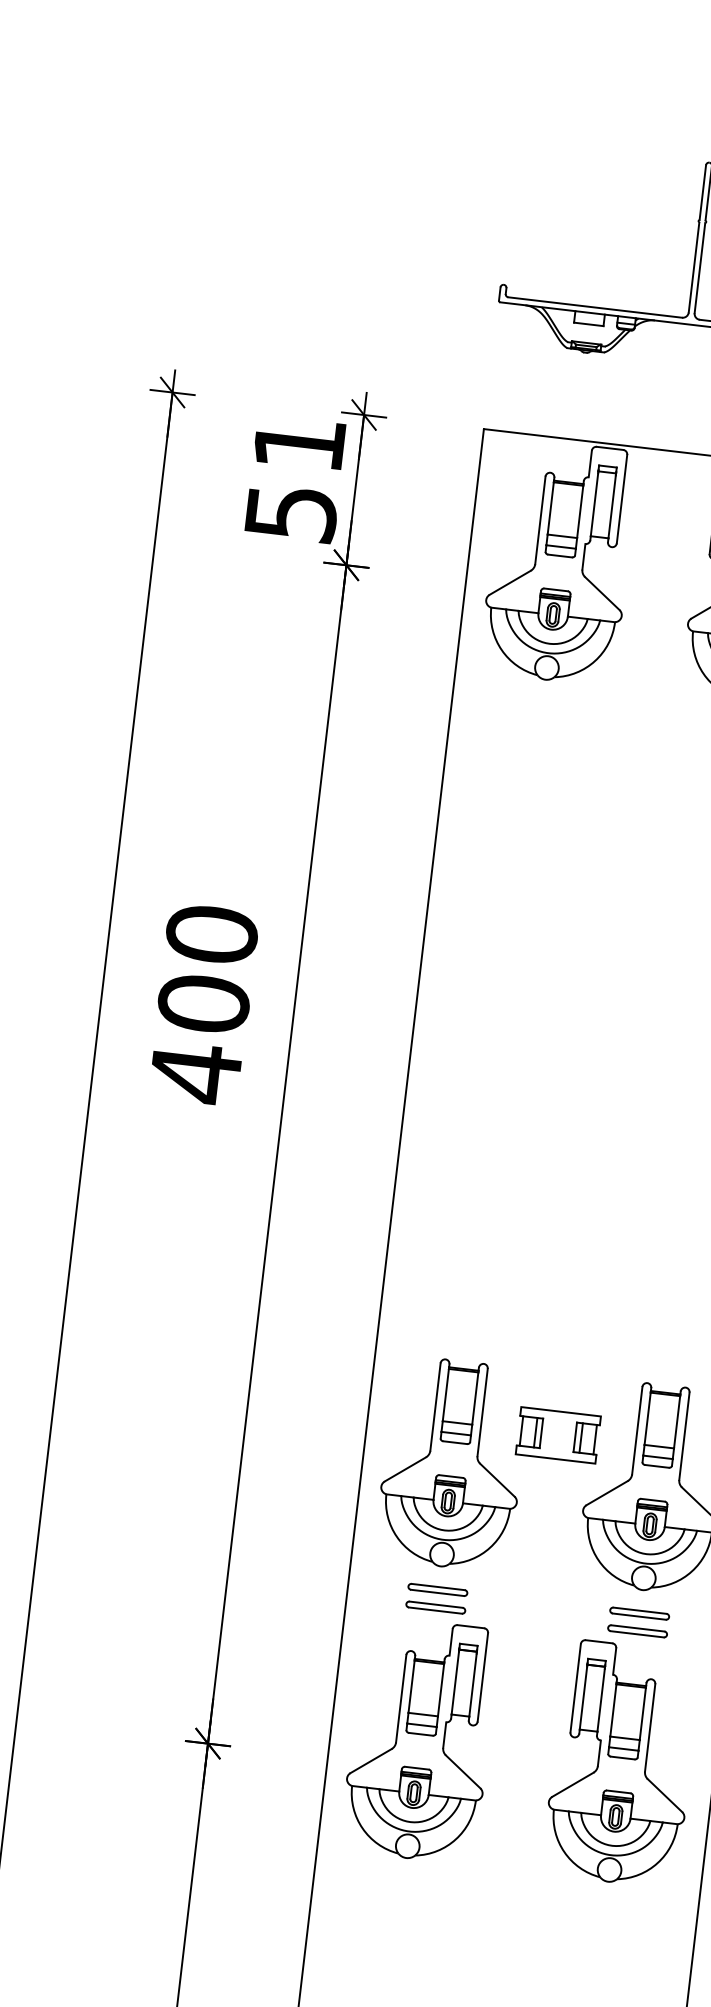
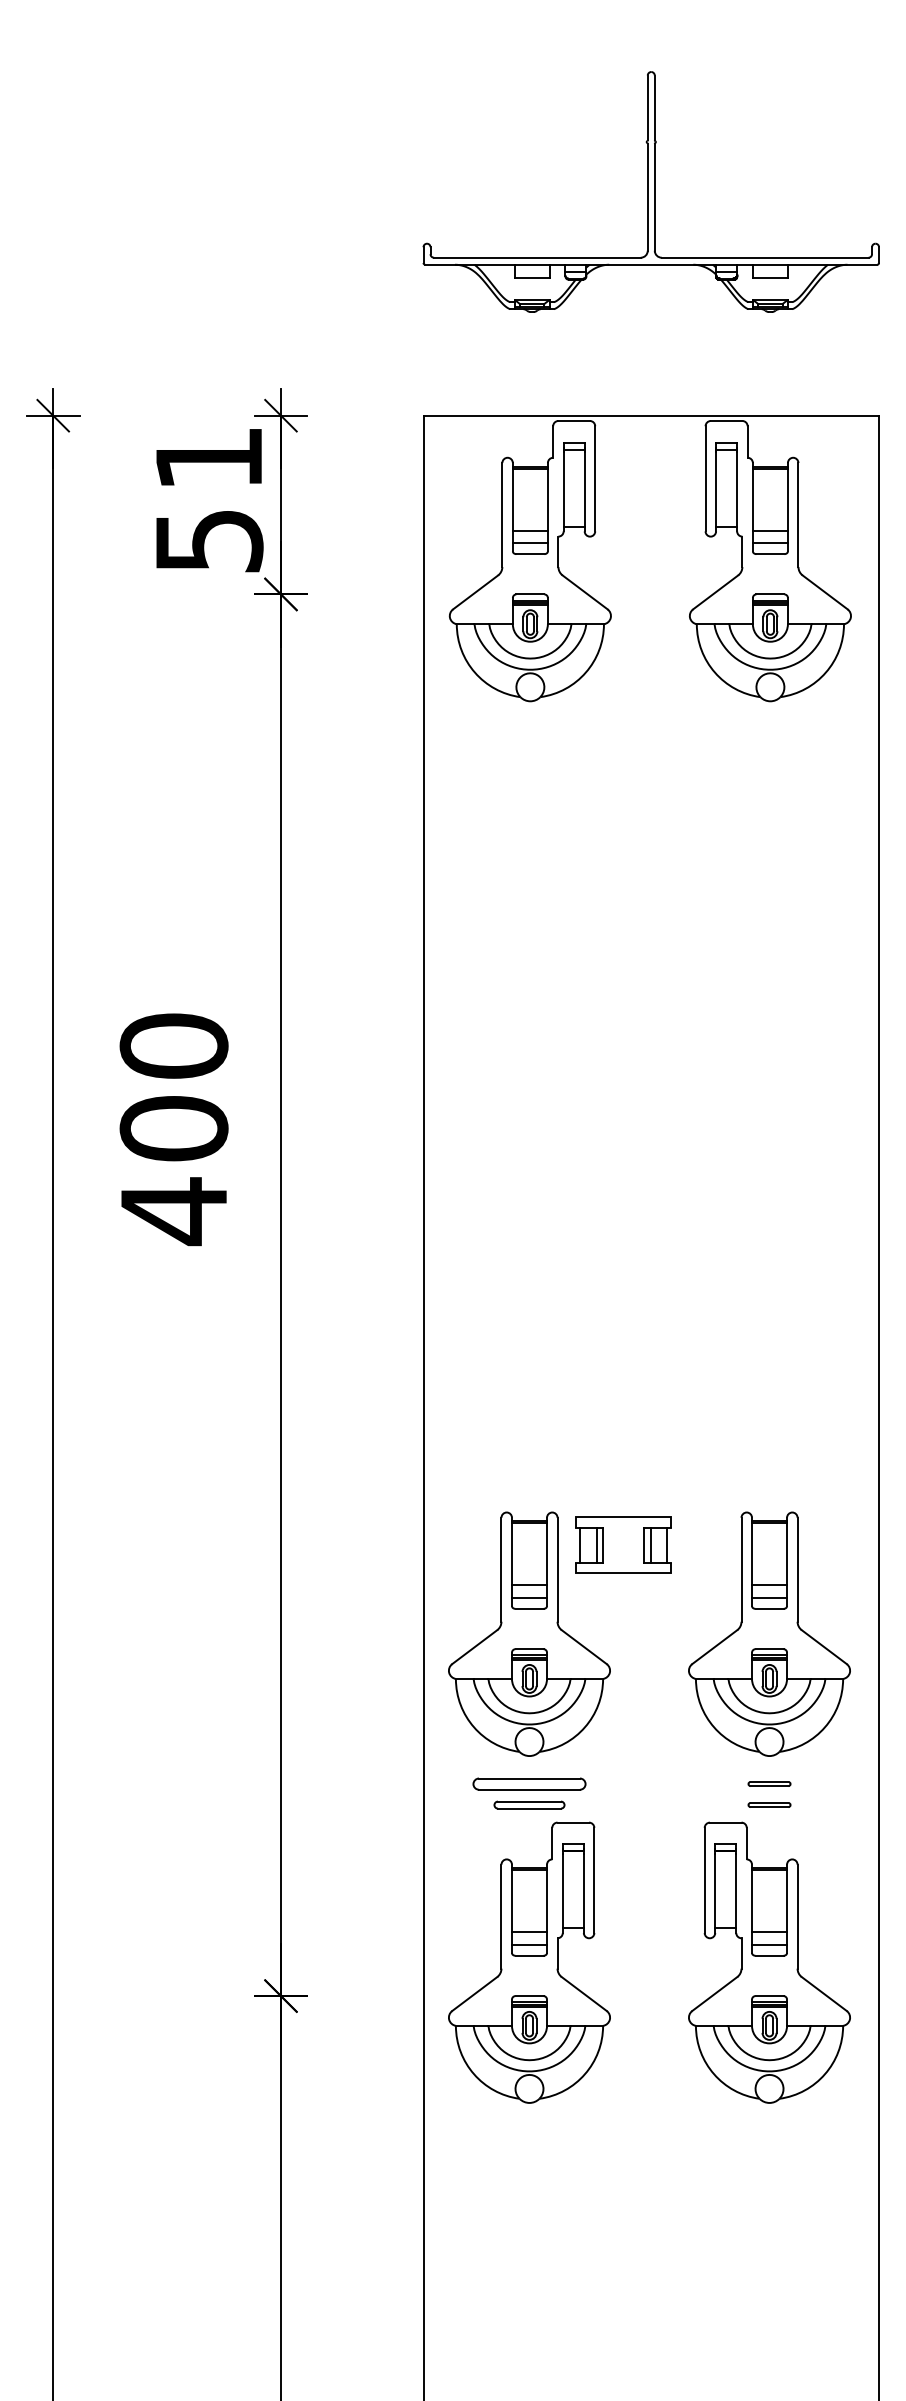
part: (558, 1434) -> (623, 1544), moved
part: (437, 1589) -> (529, 1783), size x1.6
part: (639, 1613) -> (769, 1783), size x0.6
part: (637, 1630) -> (769, 1804), size x0.6

